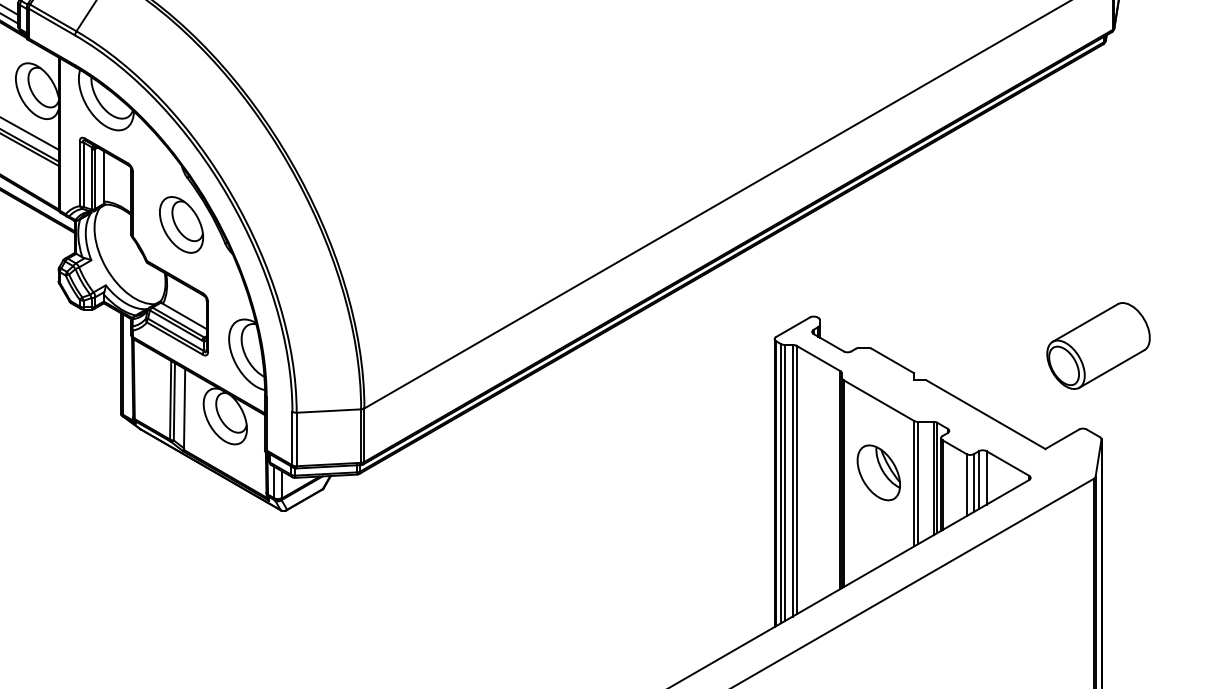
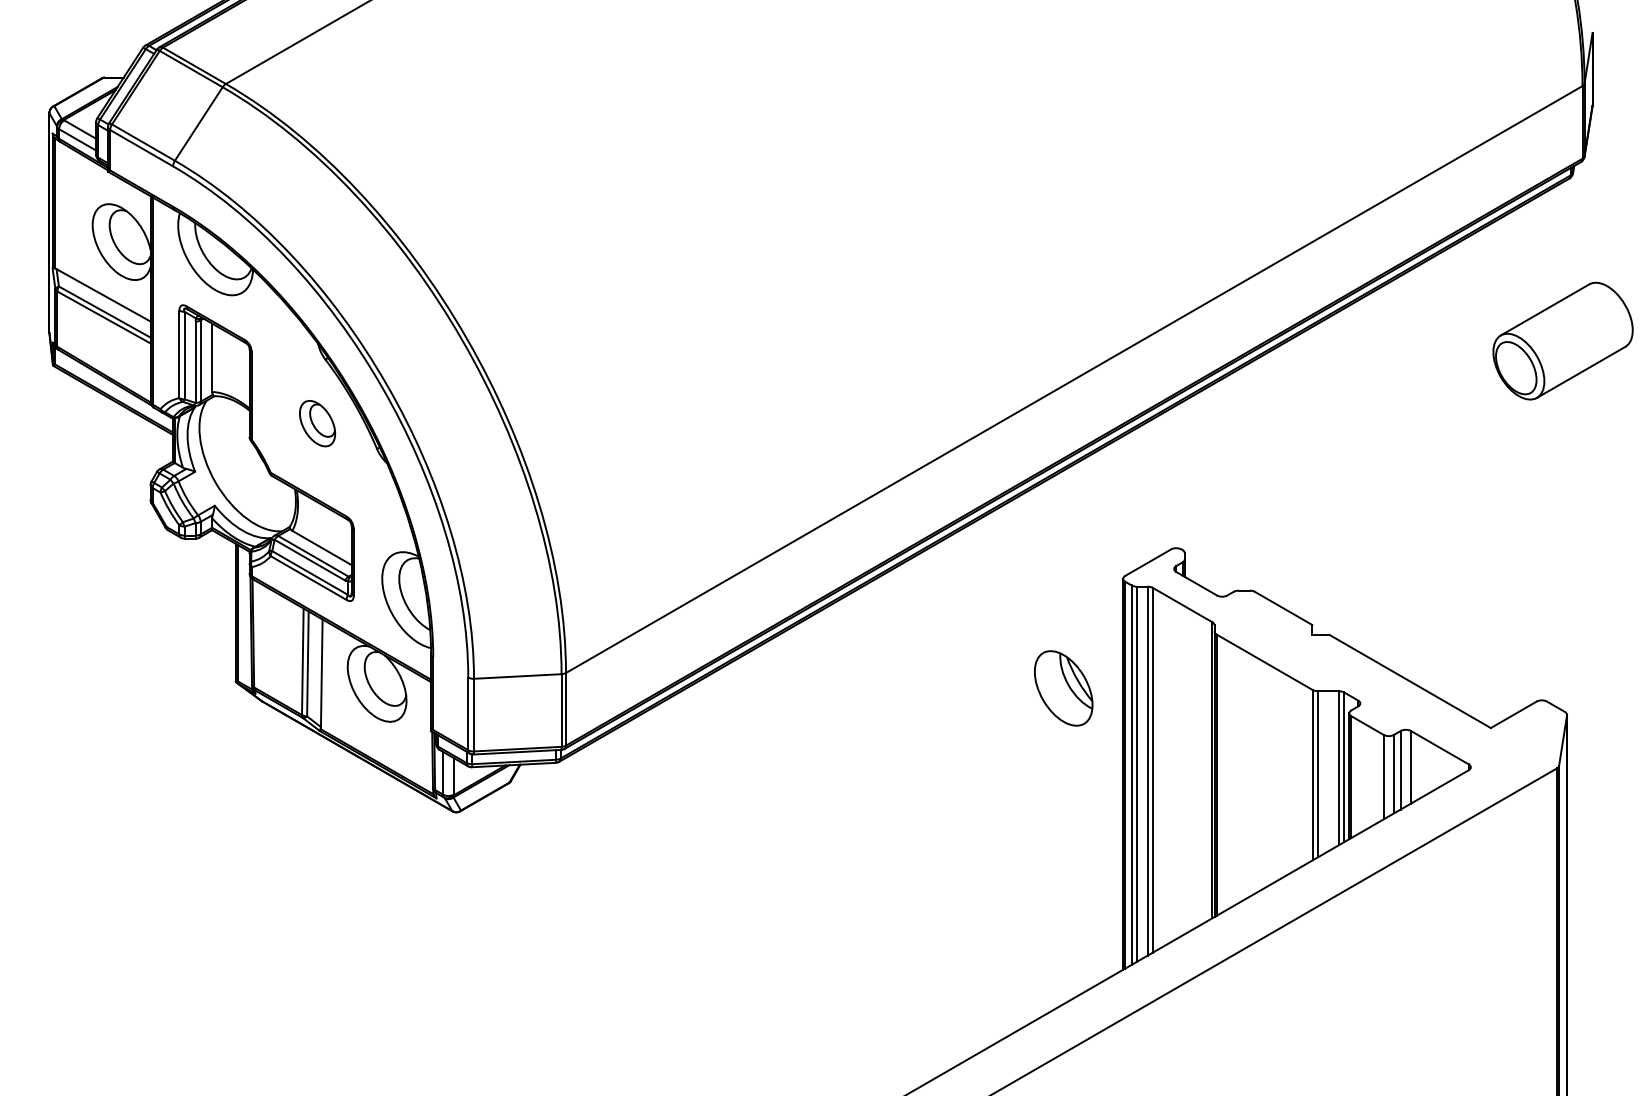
part: (181, 224) -> (317, 423), size x0.6
part: (1098, 345) -> (1562, 340), moved
part: (878, 472) -> (1063, 688), moved

